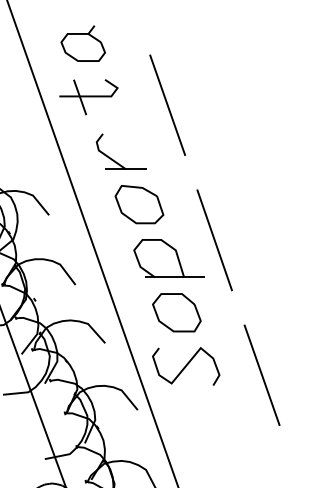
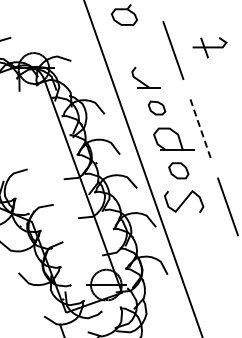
part: (88, 96) -> (209, 47), moved
part: (138, 203) -> (156, 107), size x0.6
line: (214, 241) -> (200, 129), solid -> dashed
part: (176, 312) -> (178, 170), size x0.7

